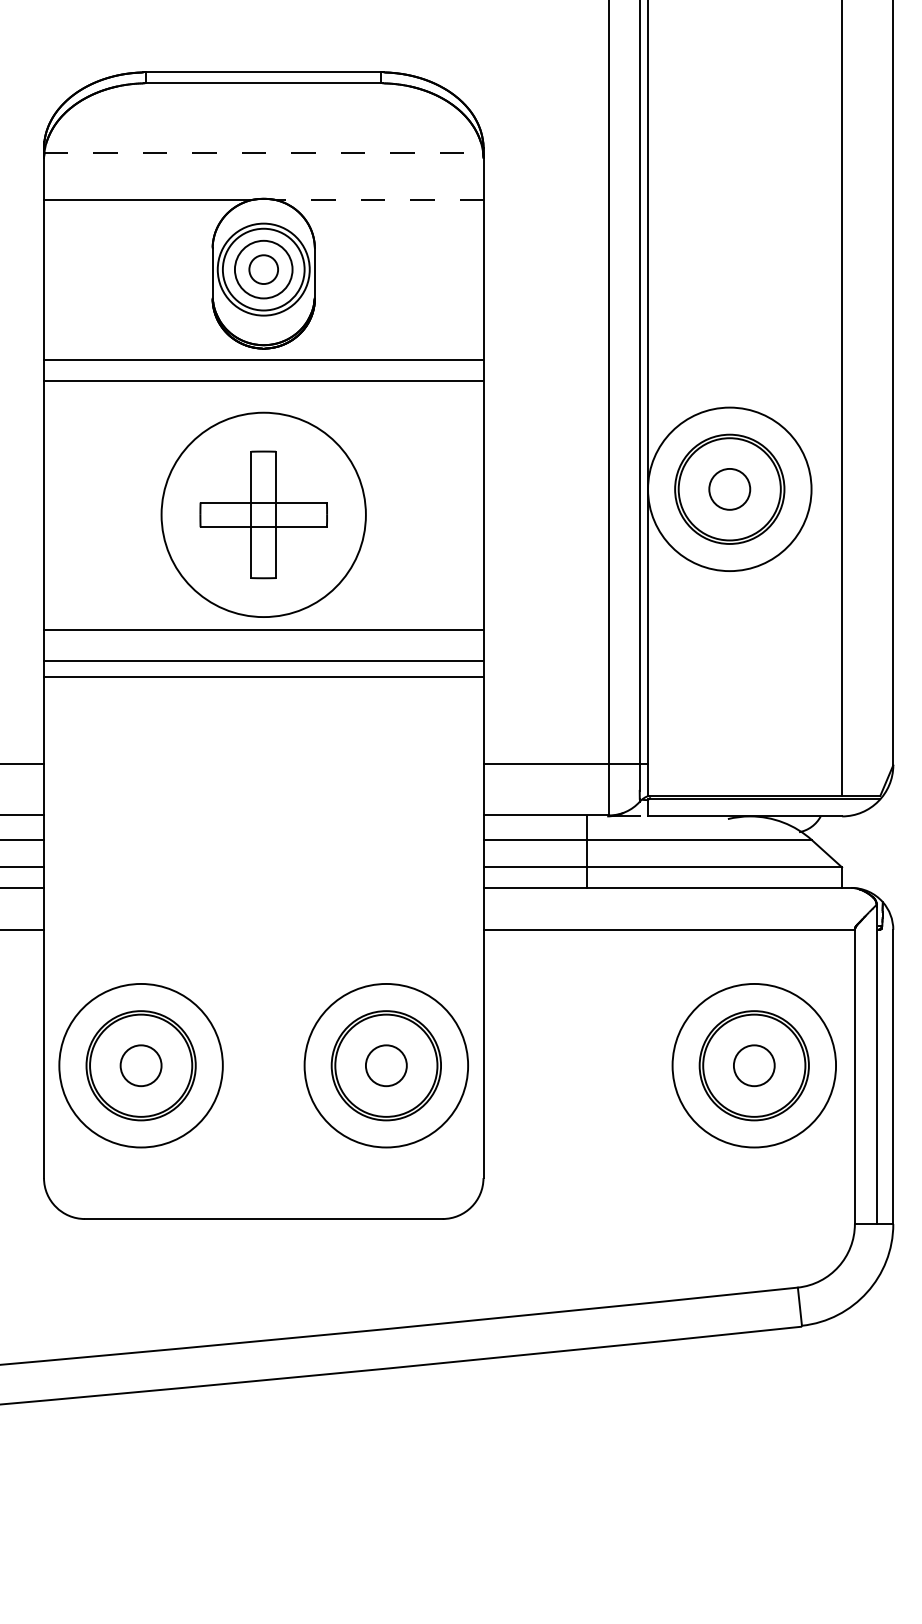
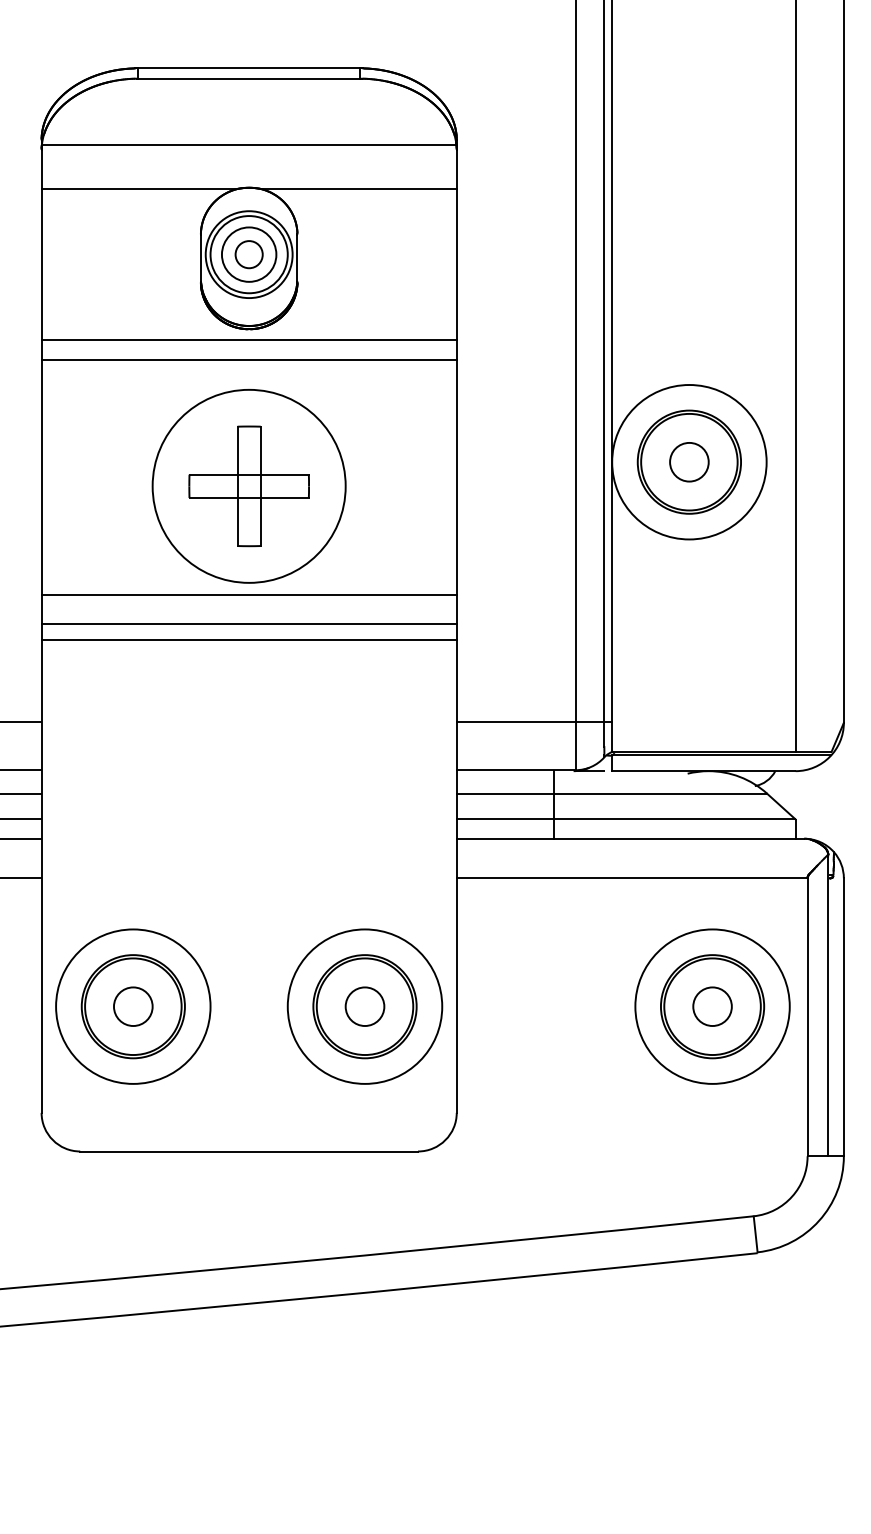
line: (264, 153) -> (249, 144), dashed -> solid
line: (379, 200) -> (358, 189), dashed -> solid

